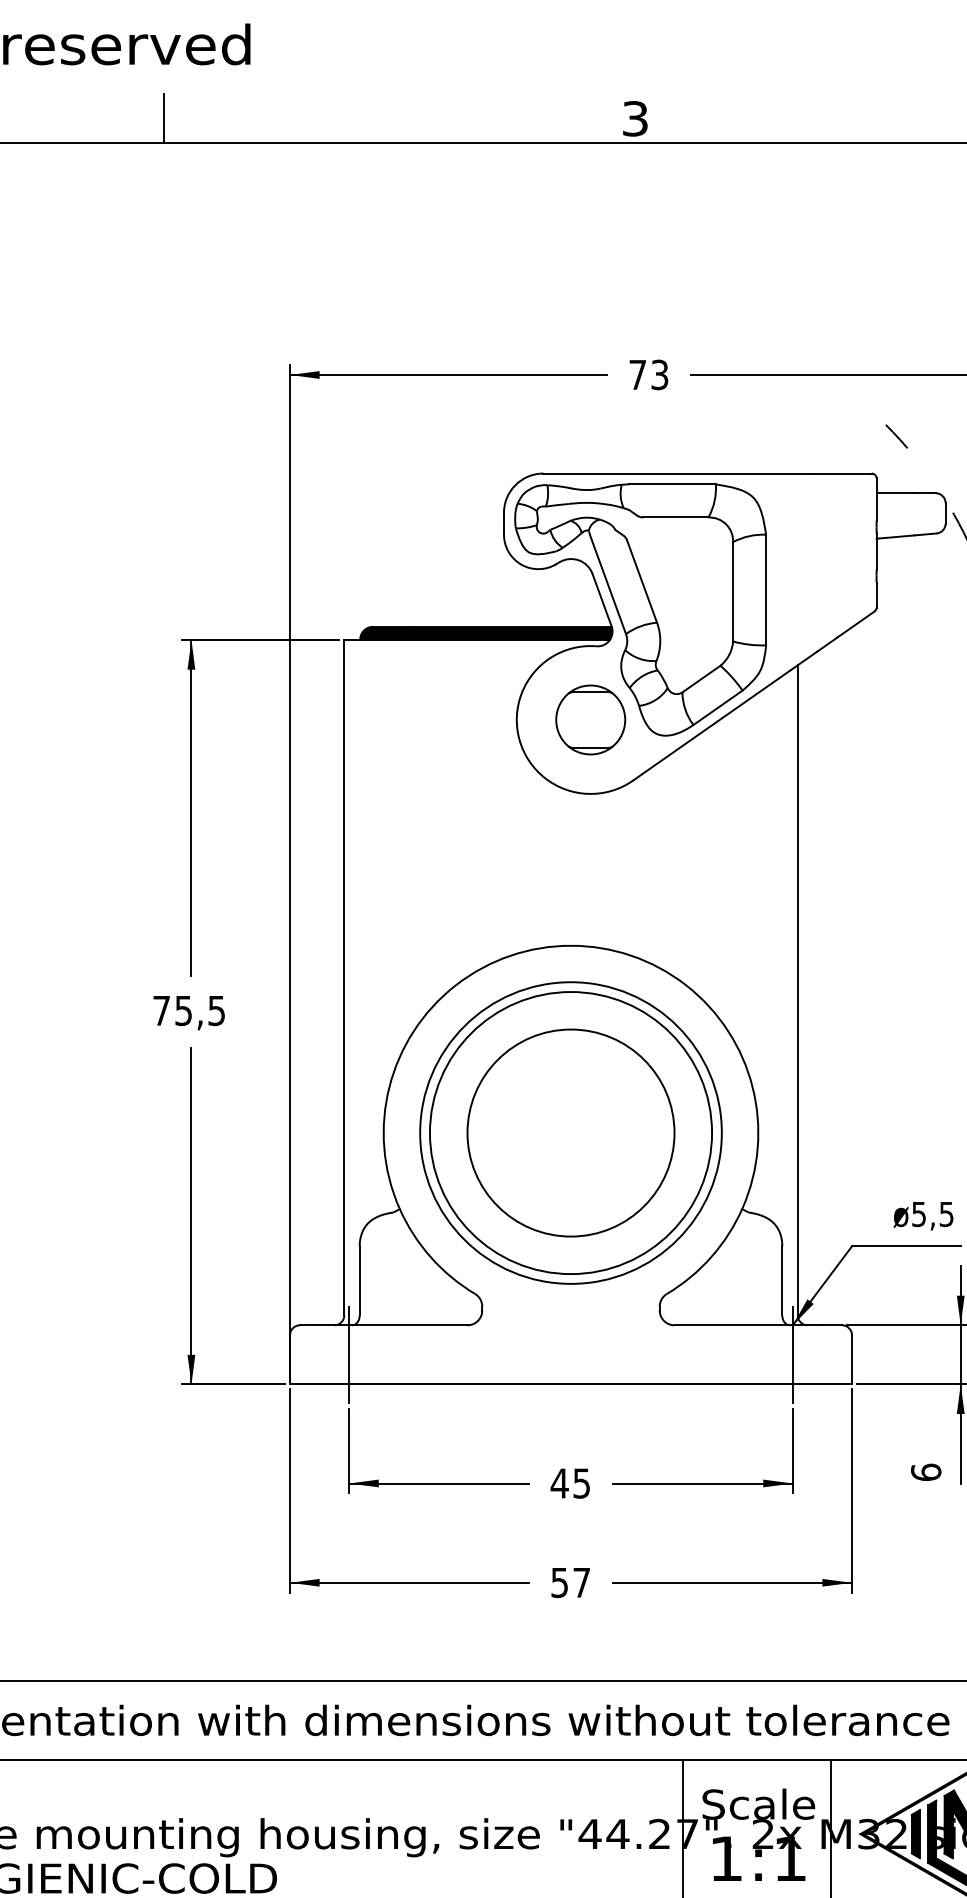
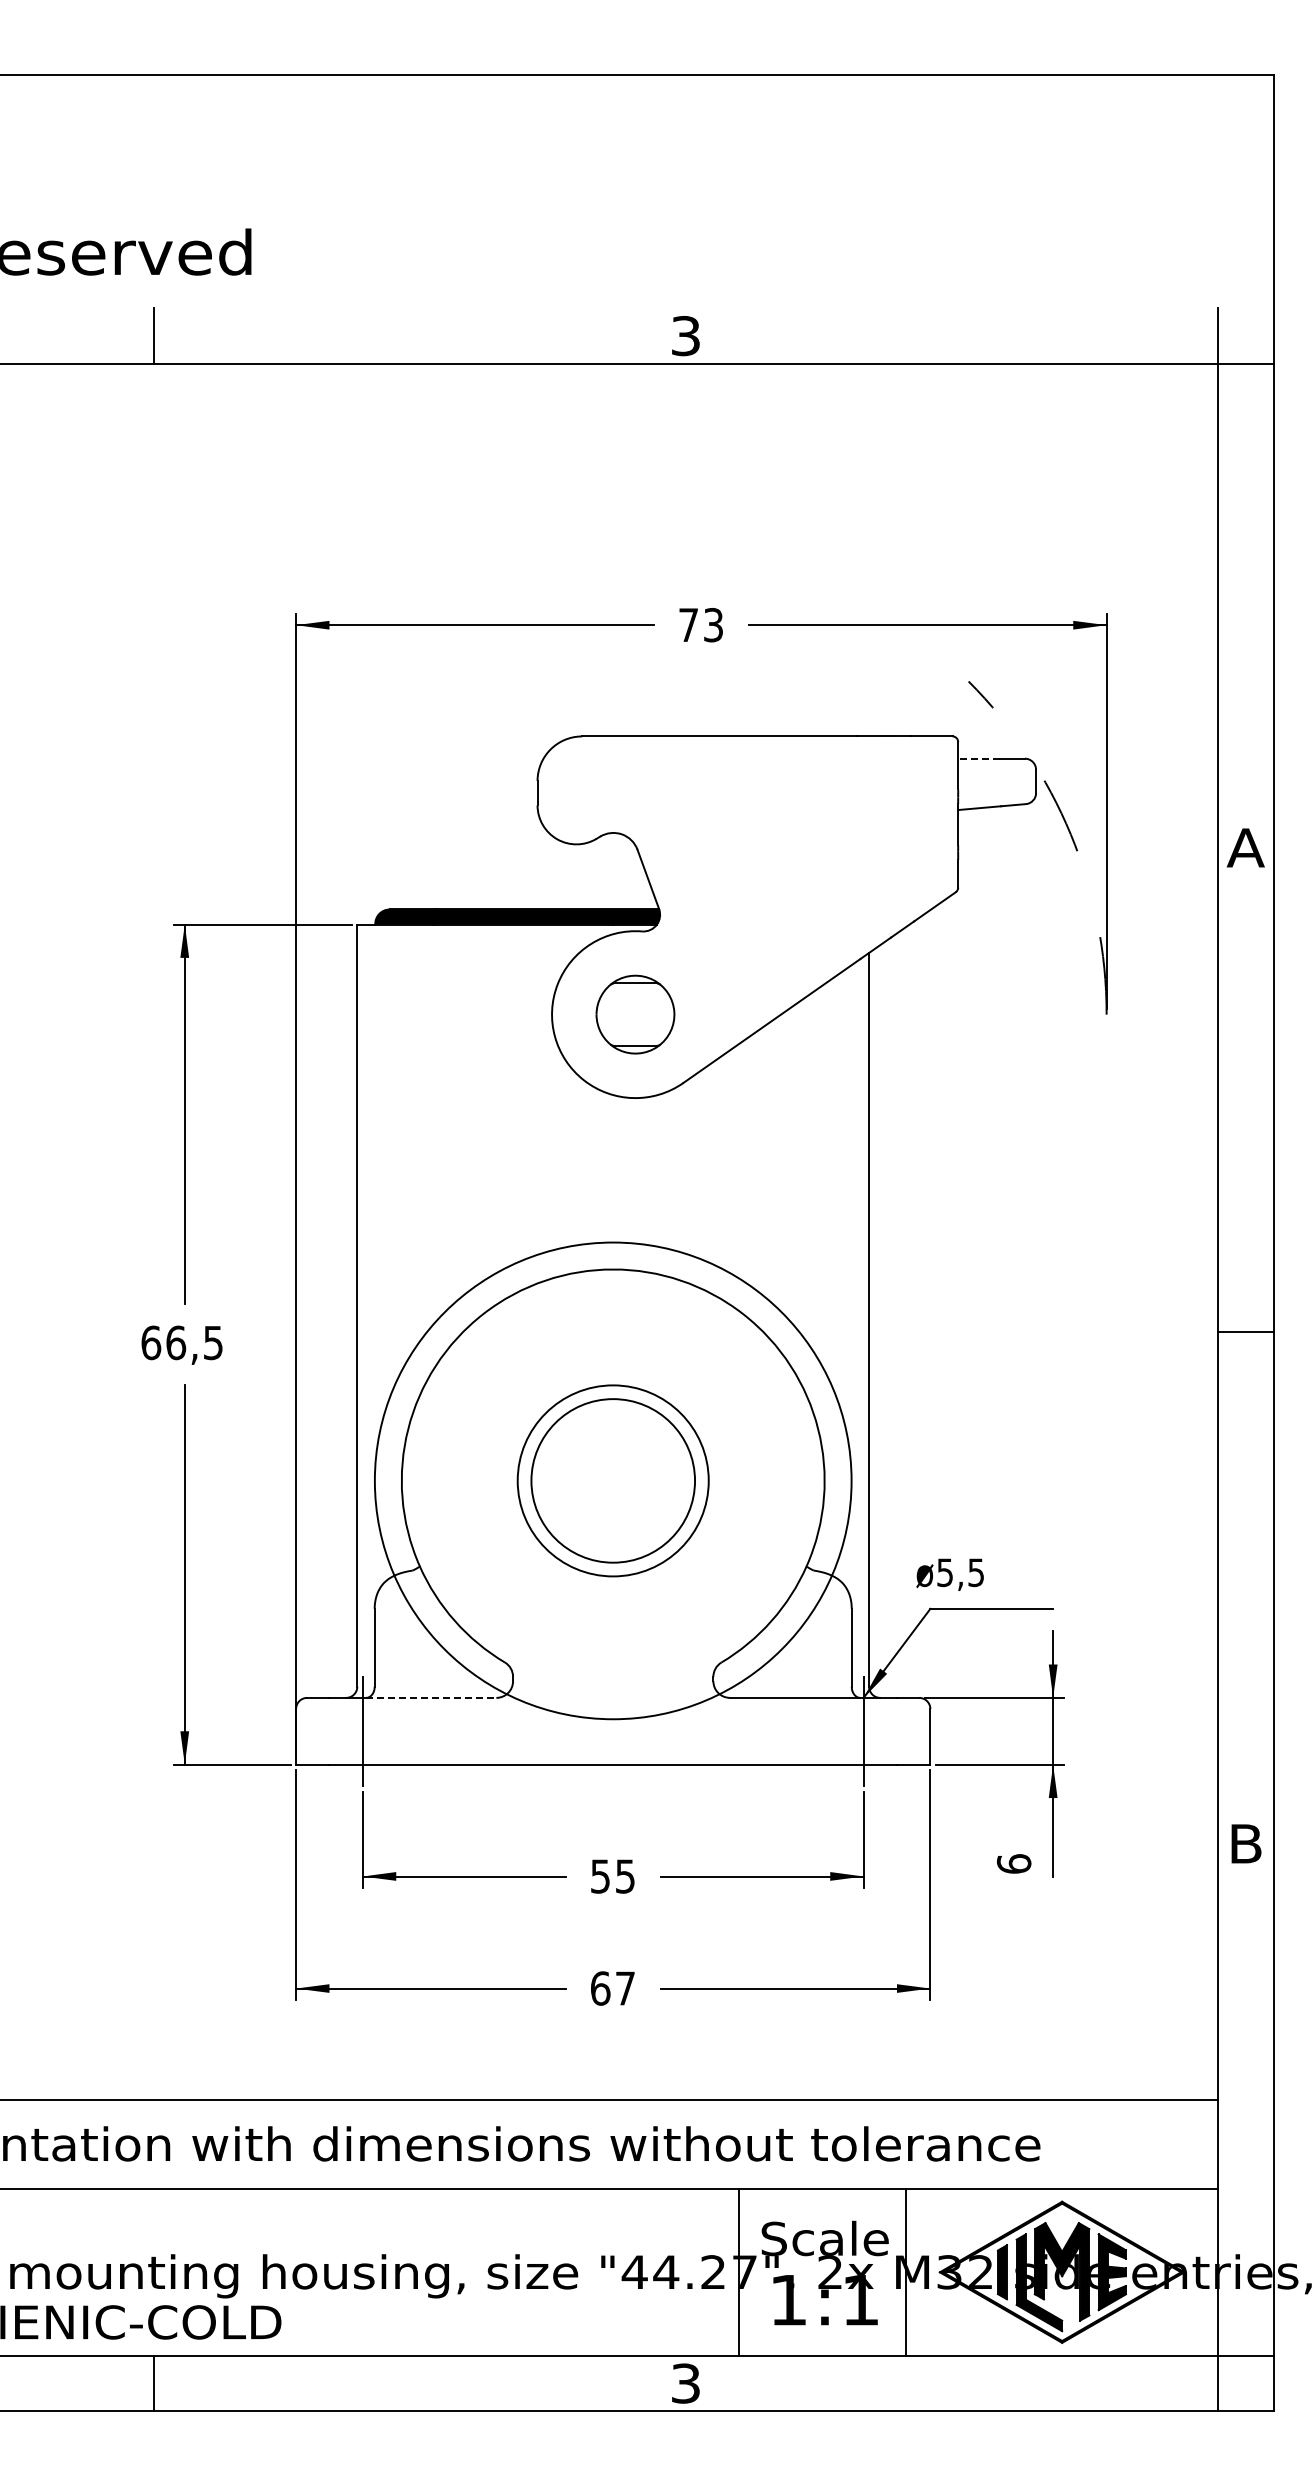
line: (894, 493) -> (978, 758), solid -> dashed
part: (640, 610) -> (691, 890), removed
text: (172, 1010) -> (163, 1342), 75,5 -> 66,5
circle: (570, 1132) -> (612, 1480), size x1.4
circle: (571, 1132) -> (613, 1480), size x0.6
circle: (571, 1132) -> (613, 1480), size x0.7
text: (922, 1215) -> (949, 1574), moved
line: (410, 1324) -> (431, 1697), solid -> dashed
text: (559, 1483) -> (600, 1876), 45 -> 55
text: (559, 1582) -> (600, 1988), 57 -> 67

